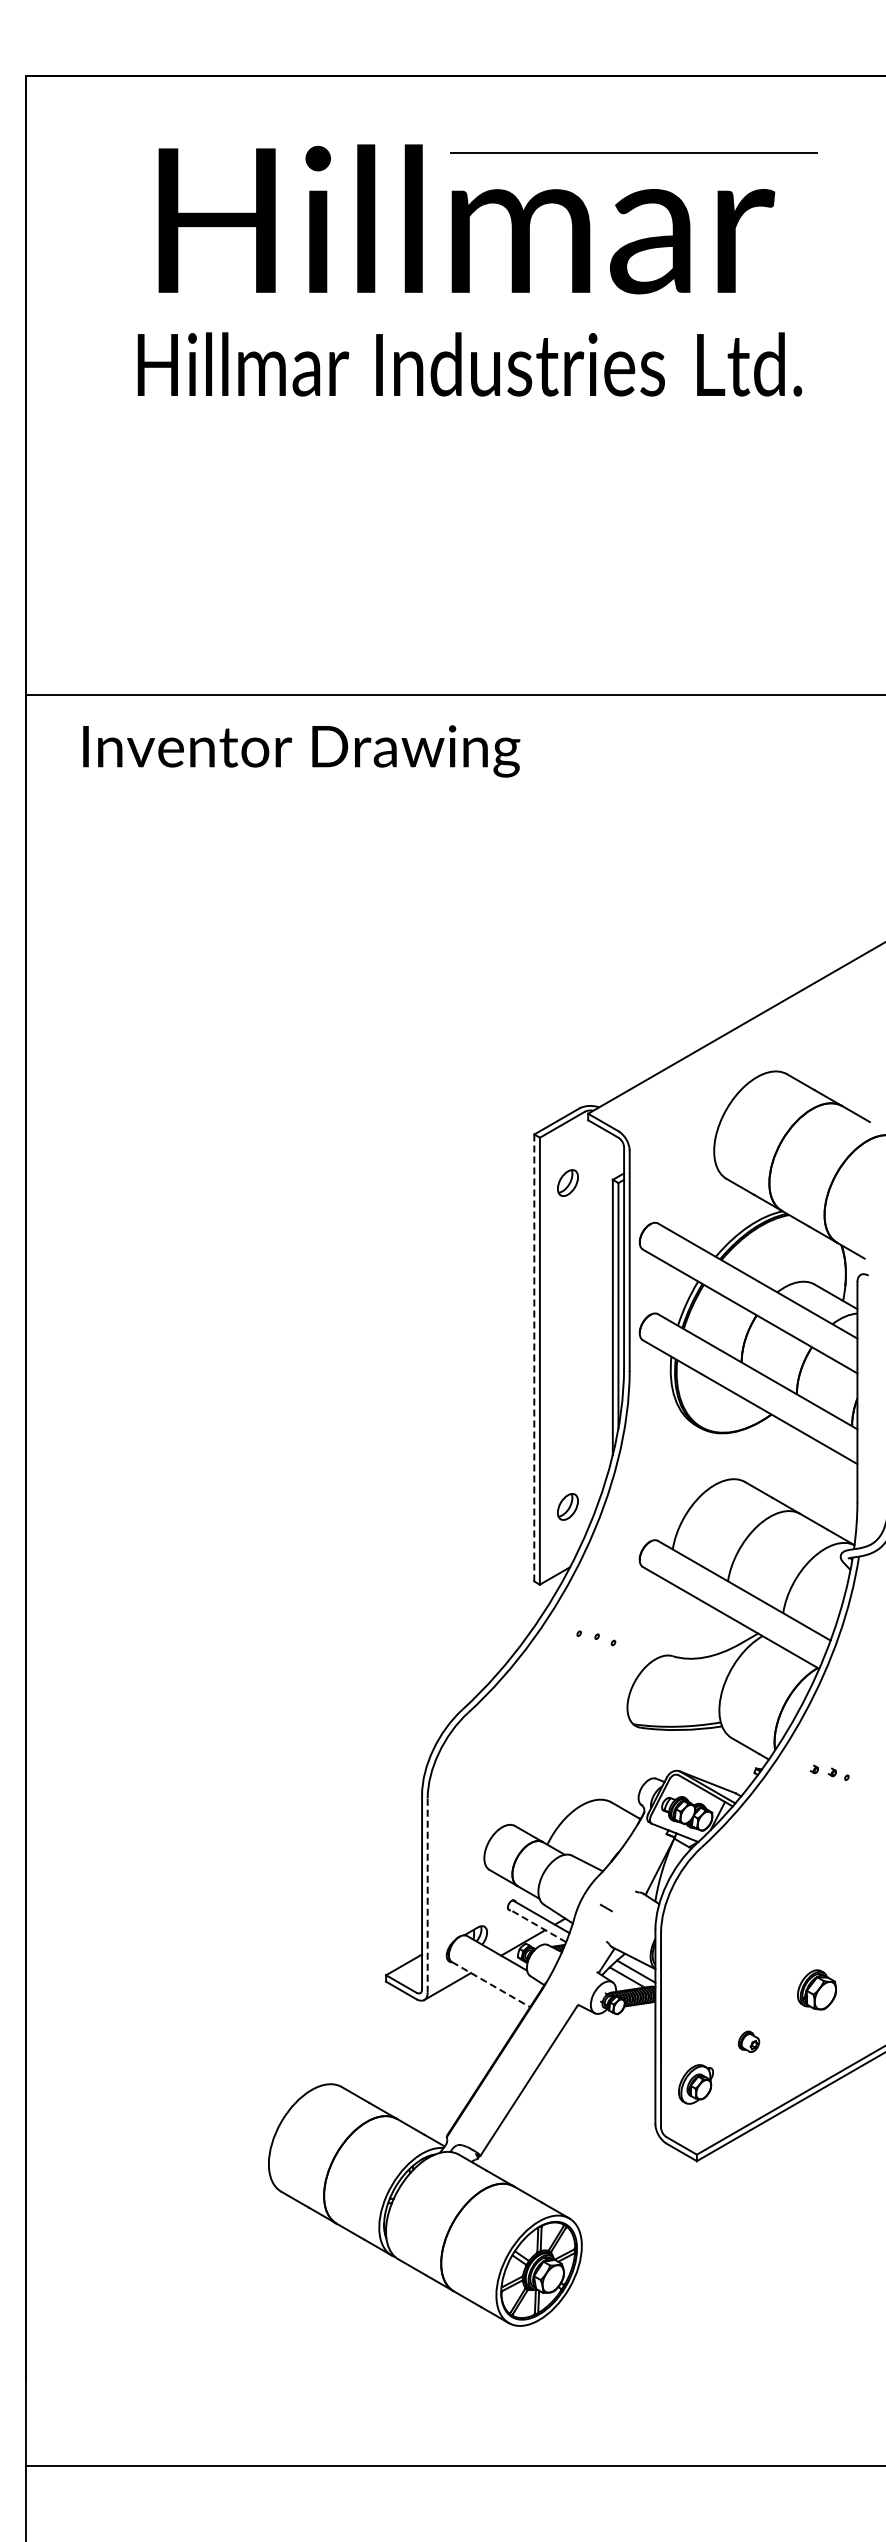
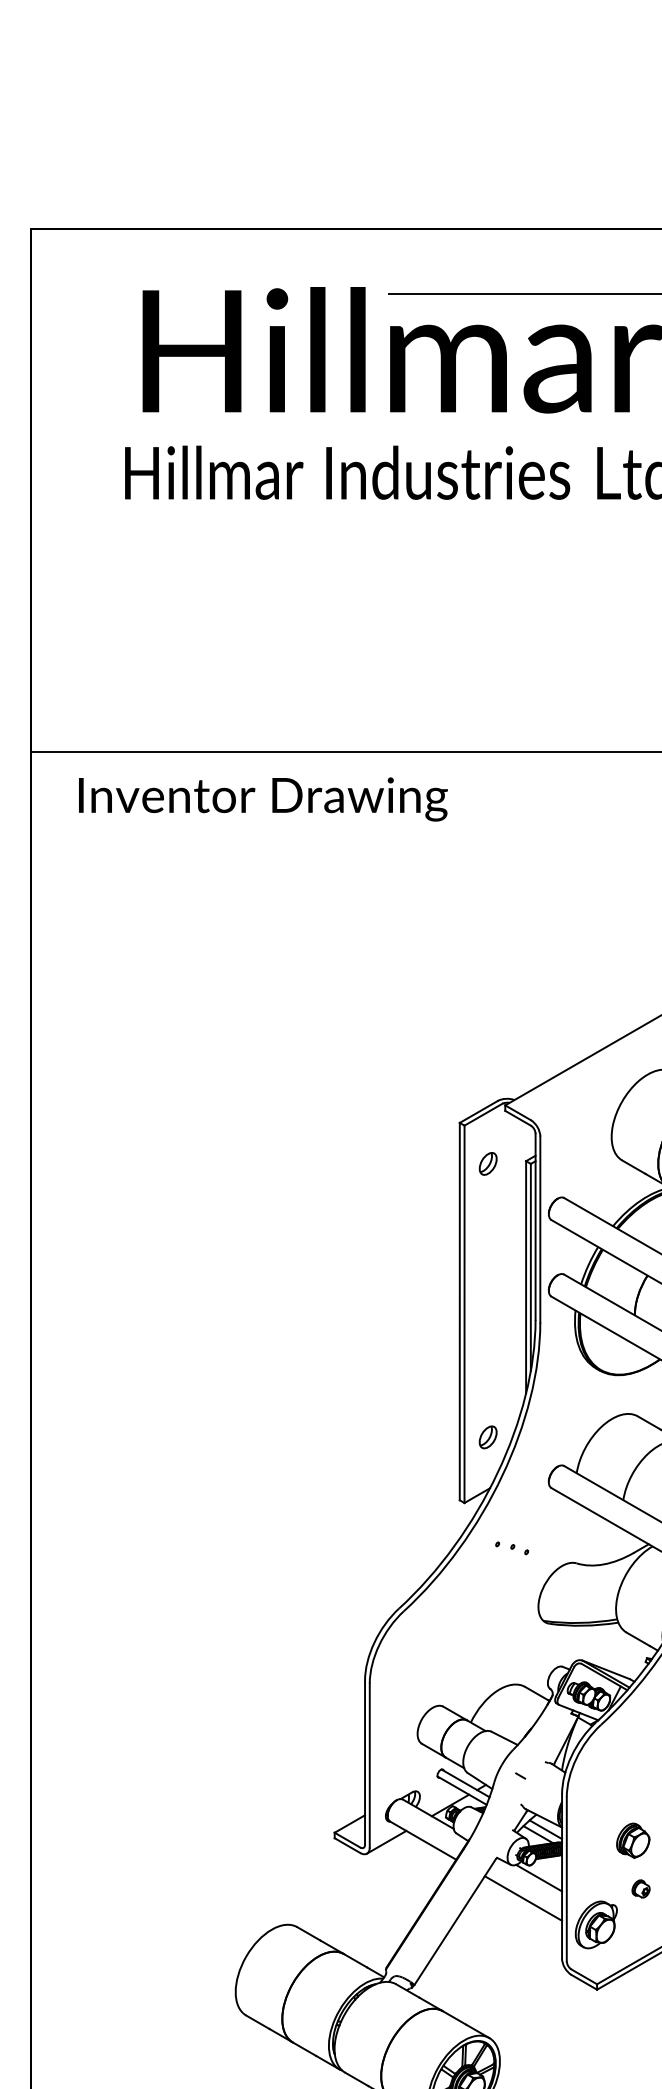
line: (534, 1358) -> (459, 1312), dashed -> solid
line: (427, 1895) -> (369, 1765), dashed -> solid
line: (537, 1925) -> (462, 1790), dashed -> solid
line: (491, 1984) -> (423, 1840), dashed -> solid
part: (739, 1984) -> (633, 1840), added
line: (628, 2028) -> (539, 1877), added
line: (609, 2052) -> (523, 1897), added
part: (695, 2084) -> (595, 1925), size x1.43

